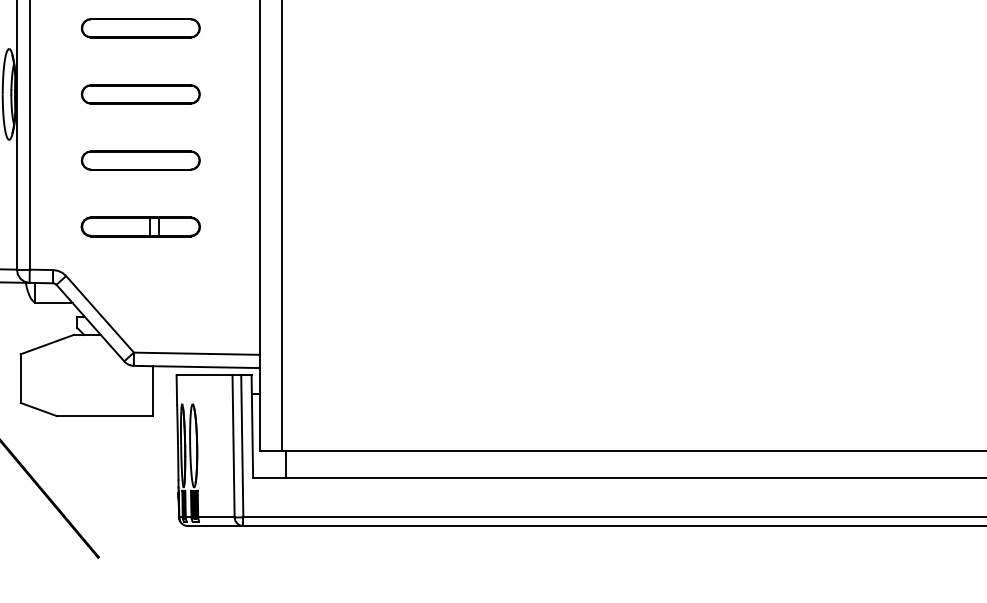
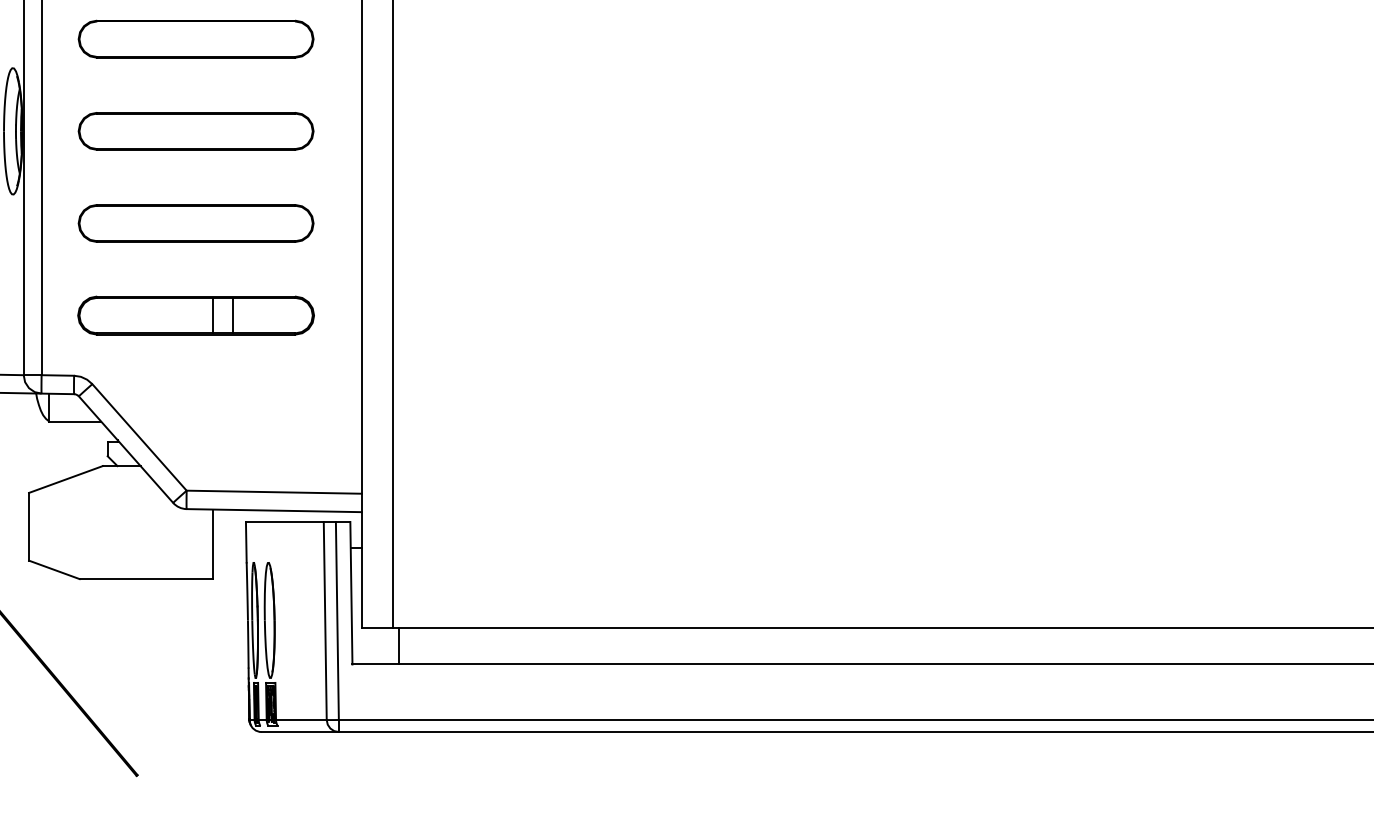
part: (140, 28) -> (195, 39), size x1.43
part: (140, 94) -> (195, 131), size x1.43
part: (140, 160) -> (195, 223), size x1.43
part: (140, 226) -> (195, 315), size x1.43

